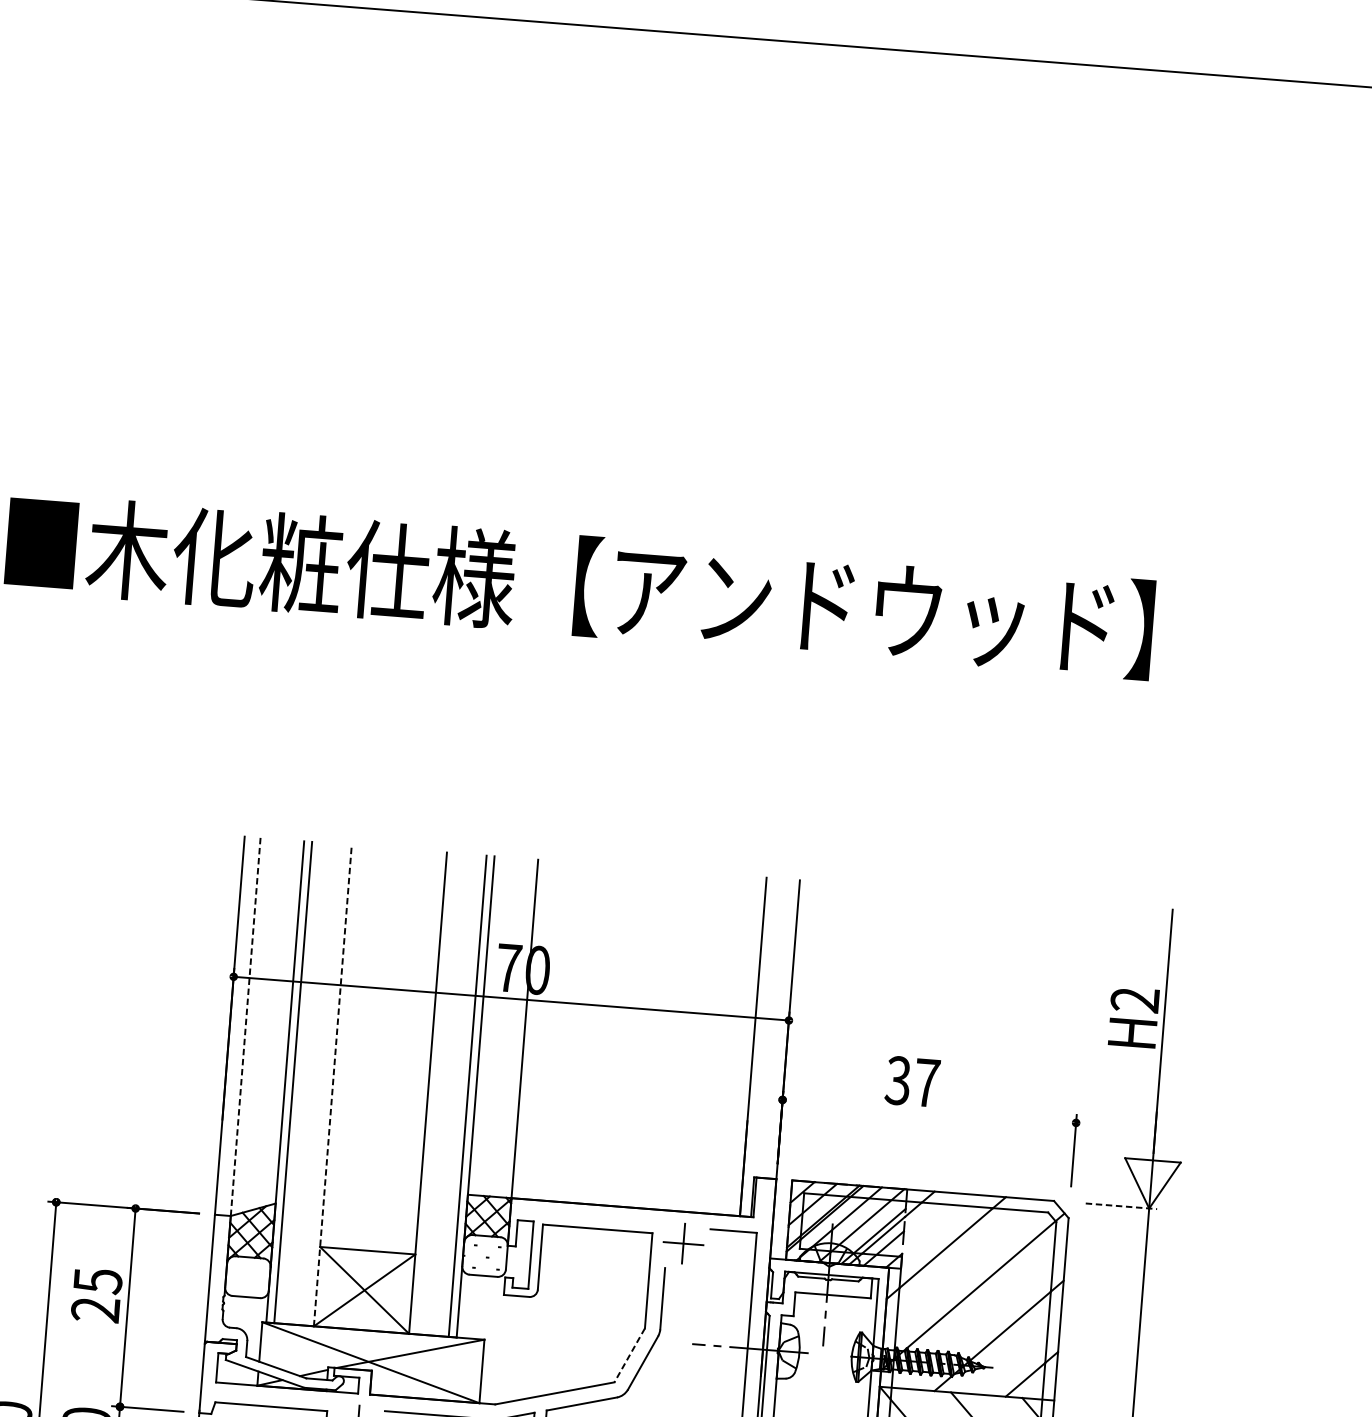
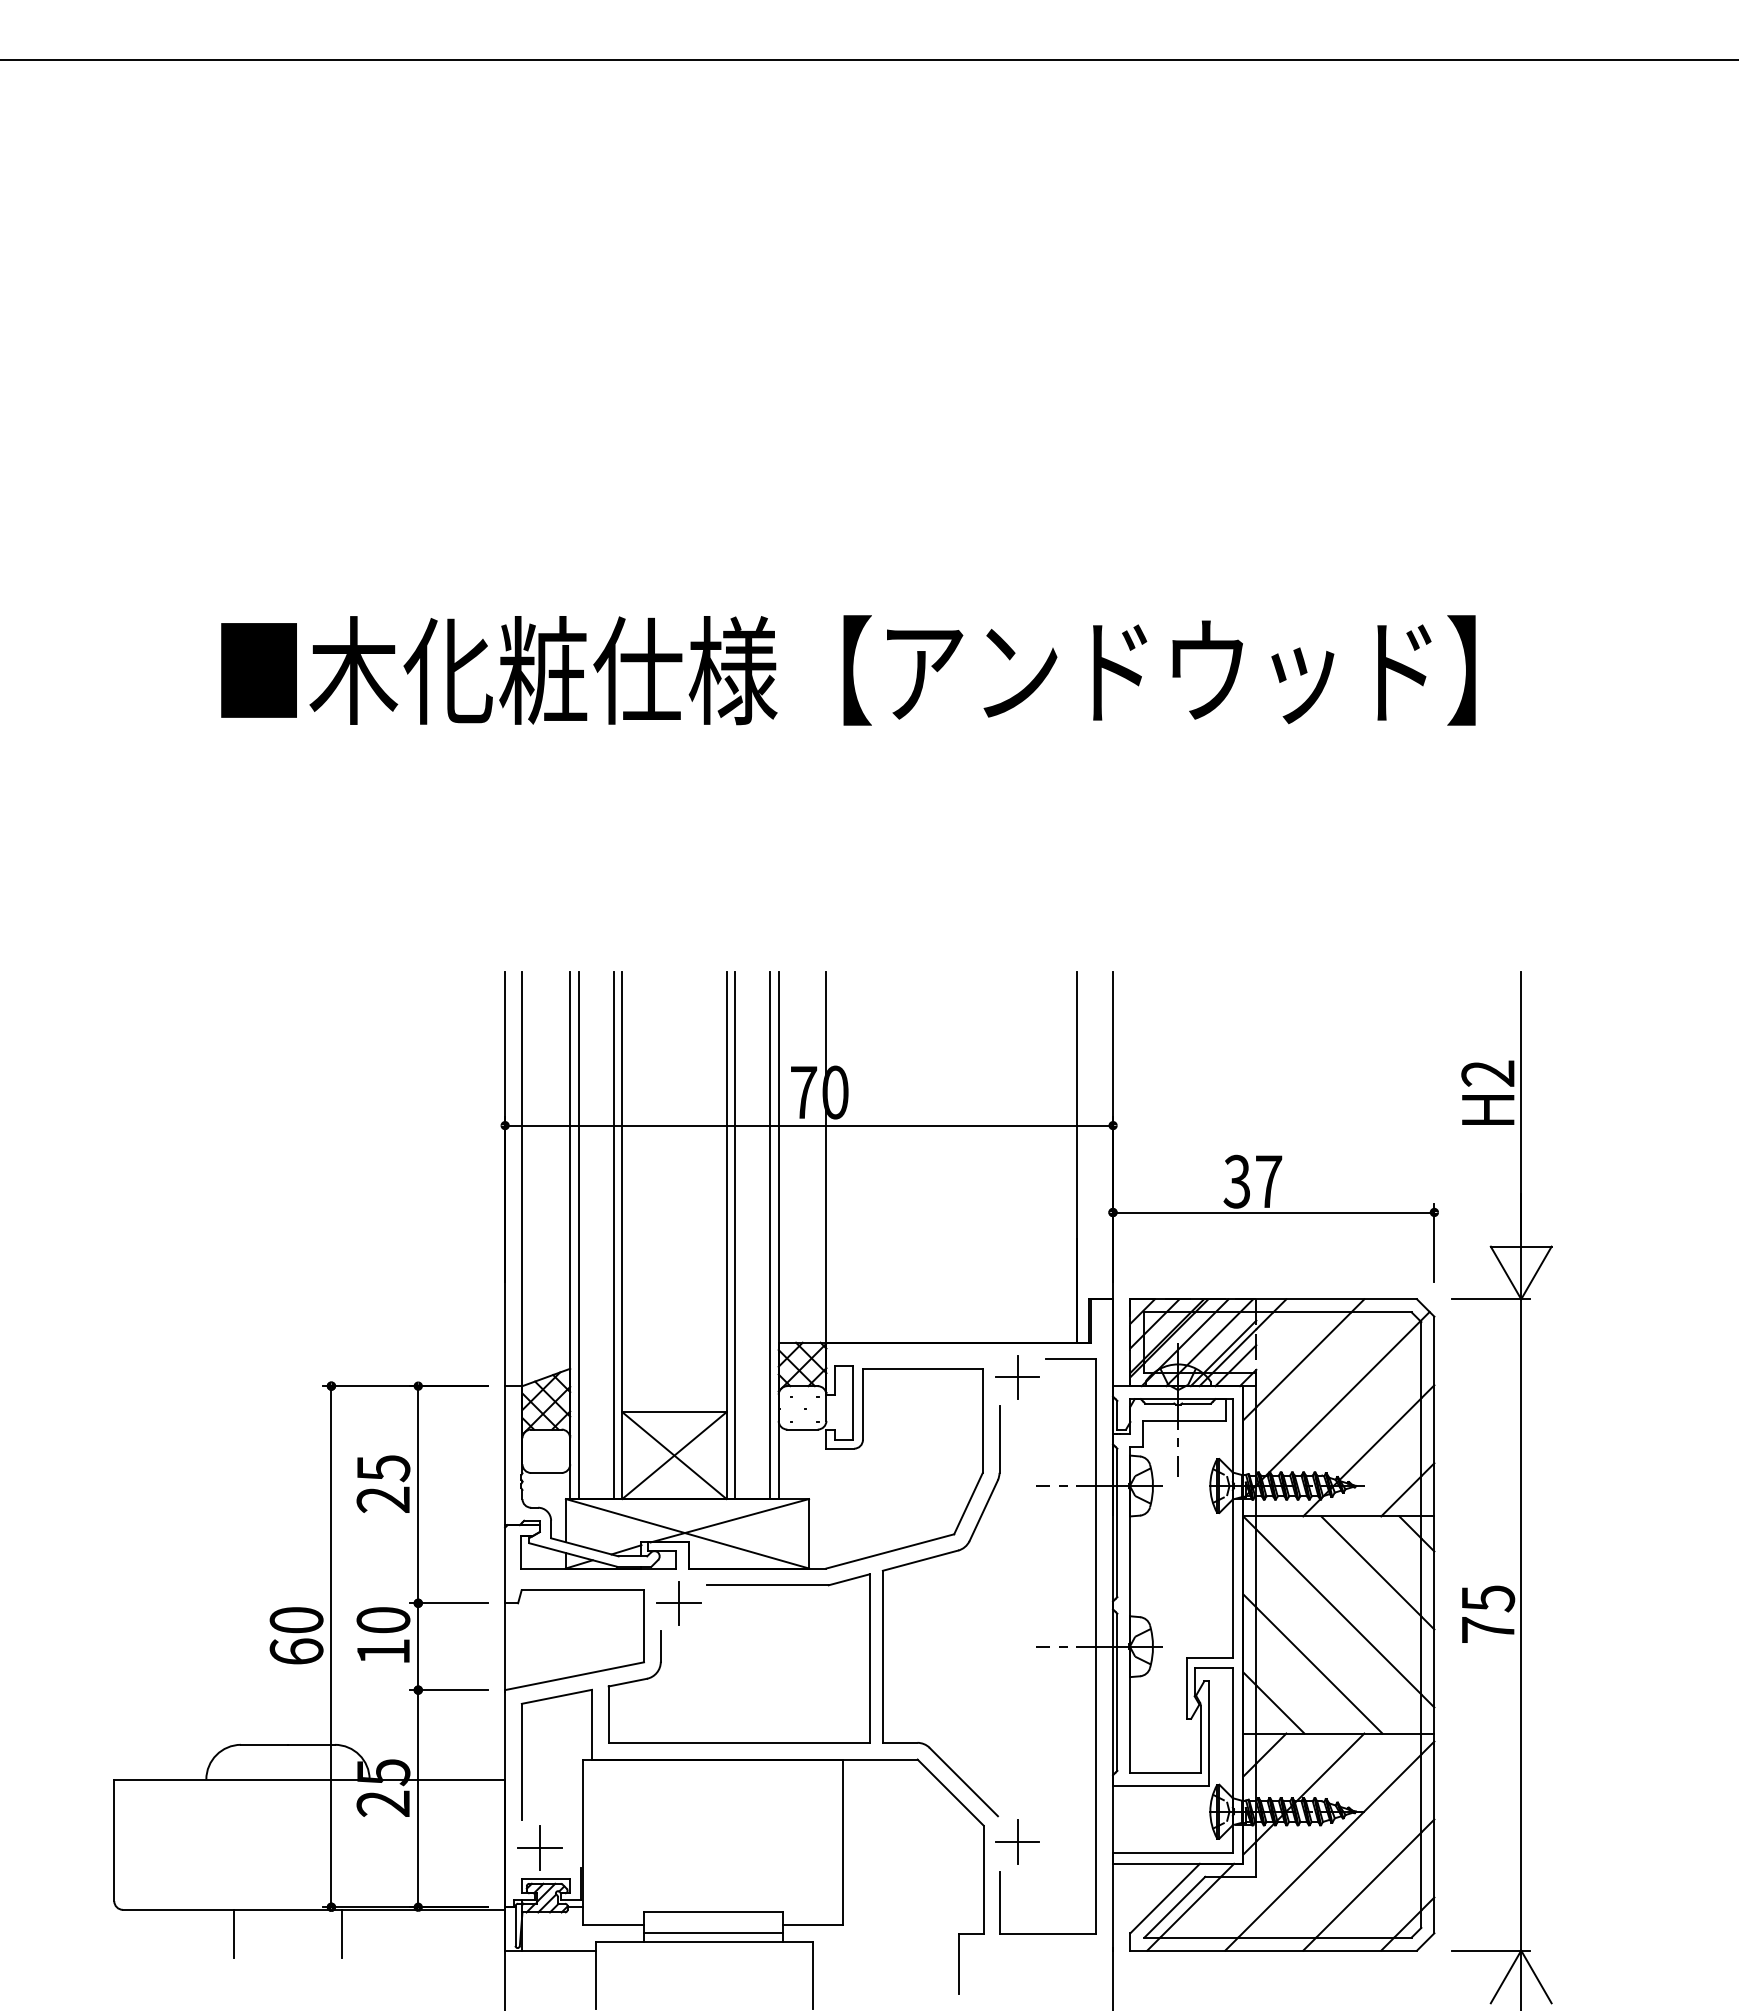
line: (245, 1027) -> (522, 1179), dashed -> solid
line: (324, 1084) -> (613, 1235), added
line: (332, 1085) -> (622, 1235), dashed -> solid
line: (436, 1093) -> (735, 1235), added
line: (929, 1111) -> (1273, 1212), added
line: (1122, 1206) -> (1491, 1299), dashed -> solid
line: (629, 1355) -> (968, 1503), dashed -> solid

